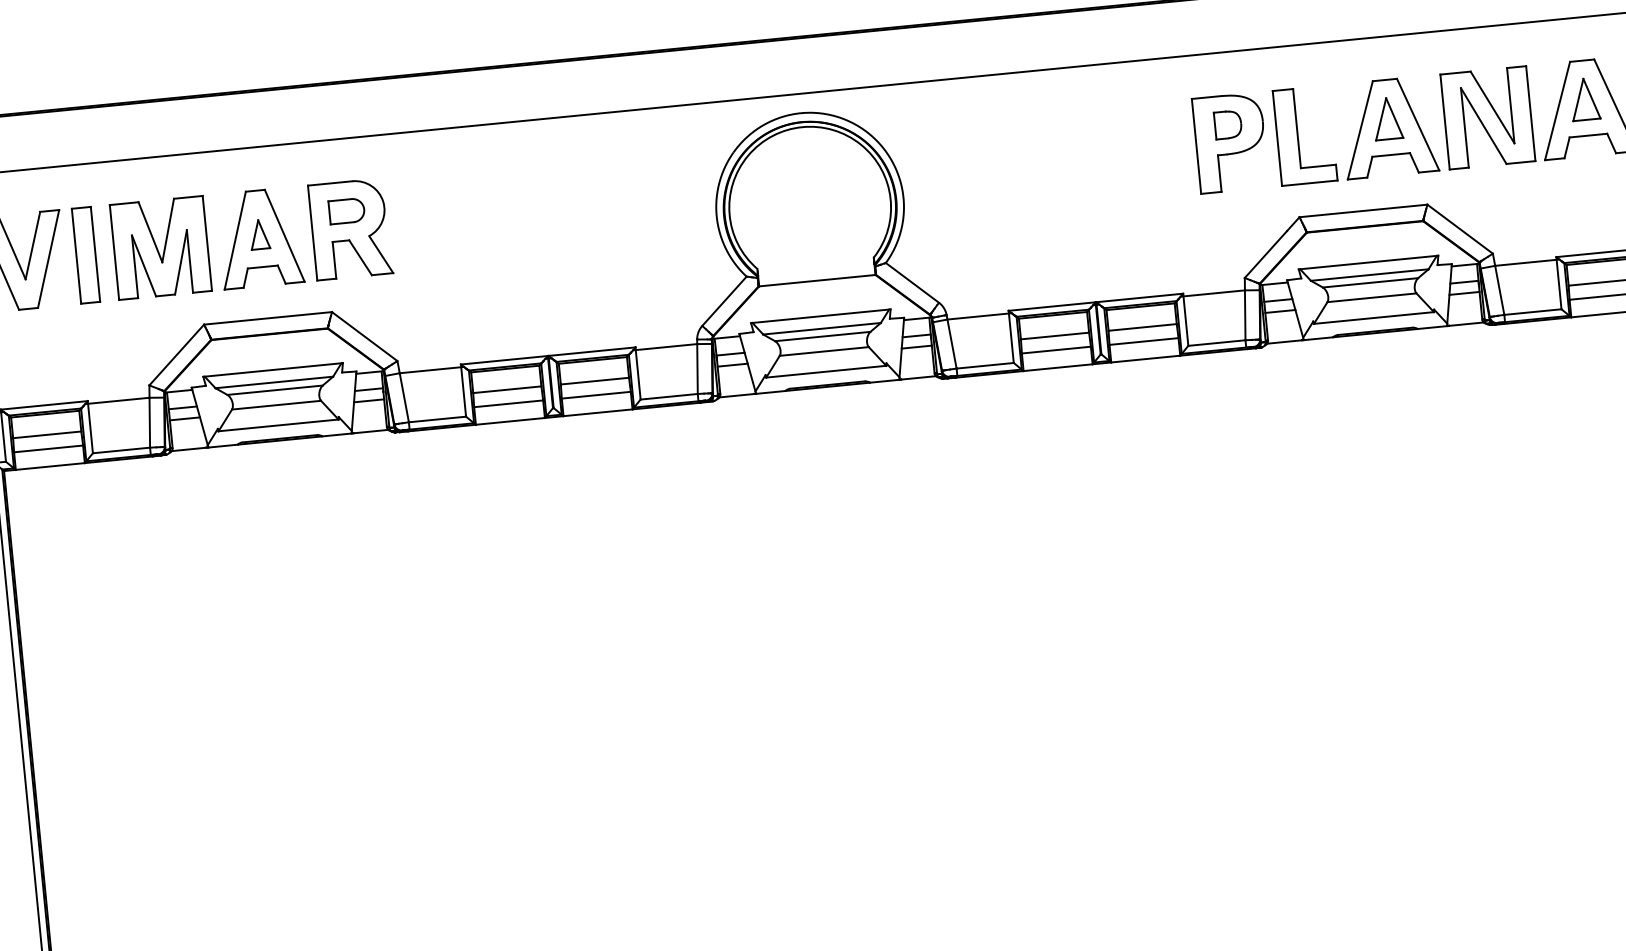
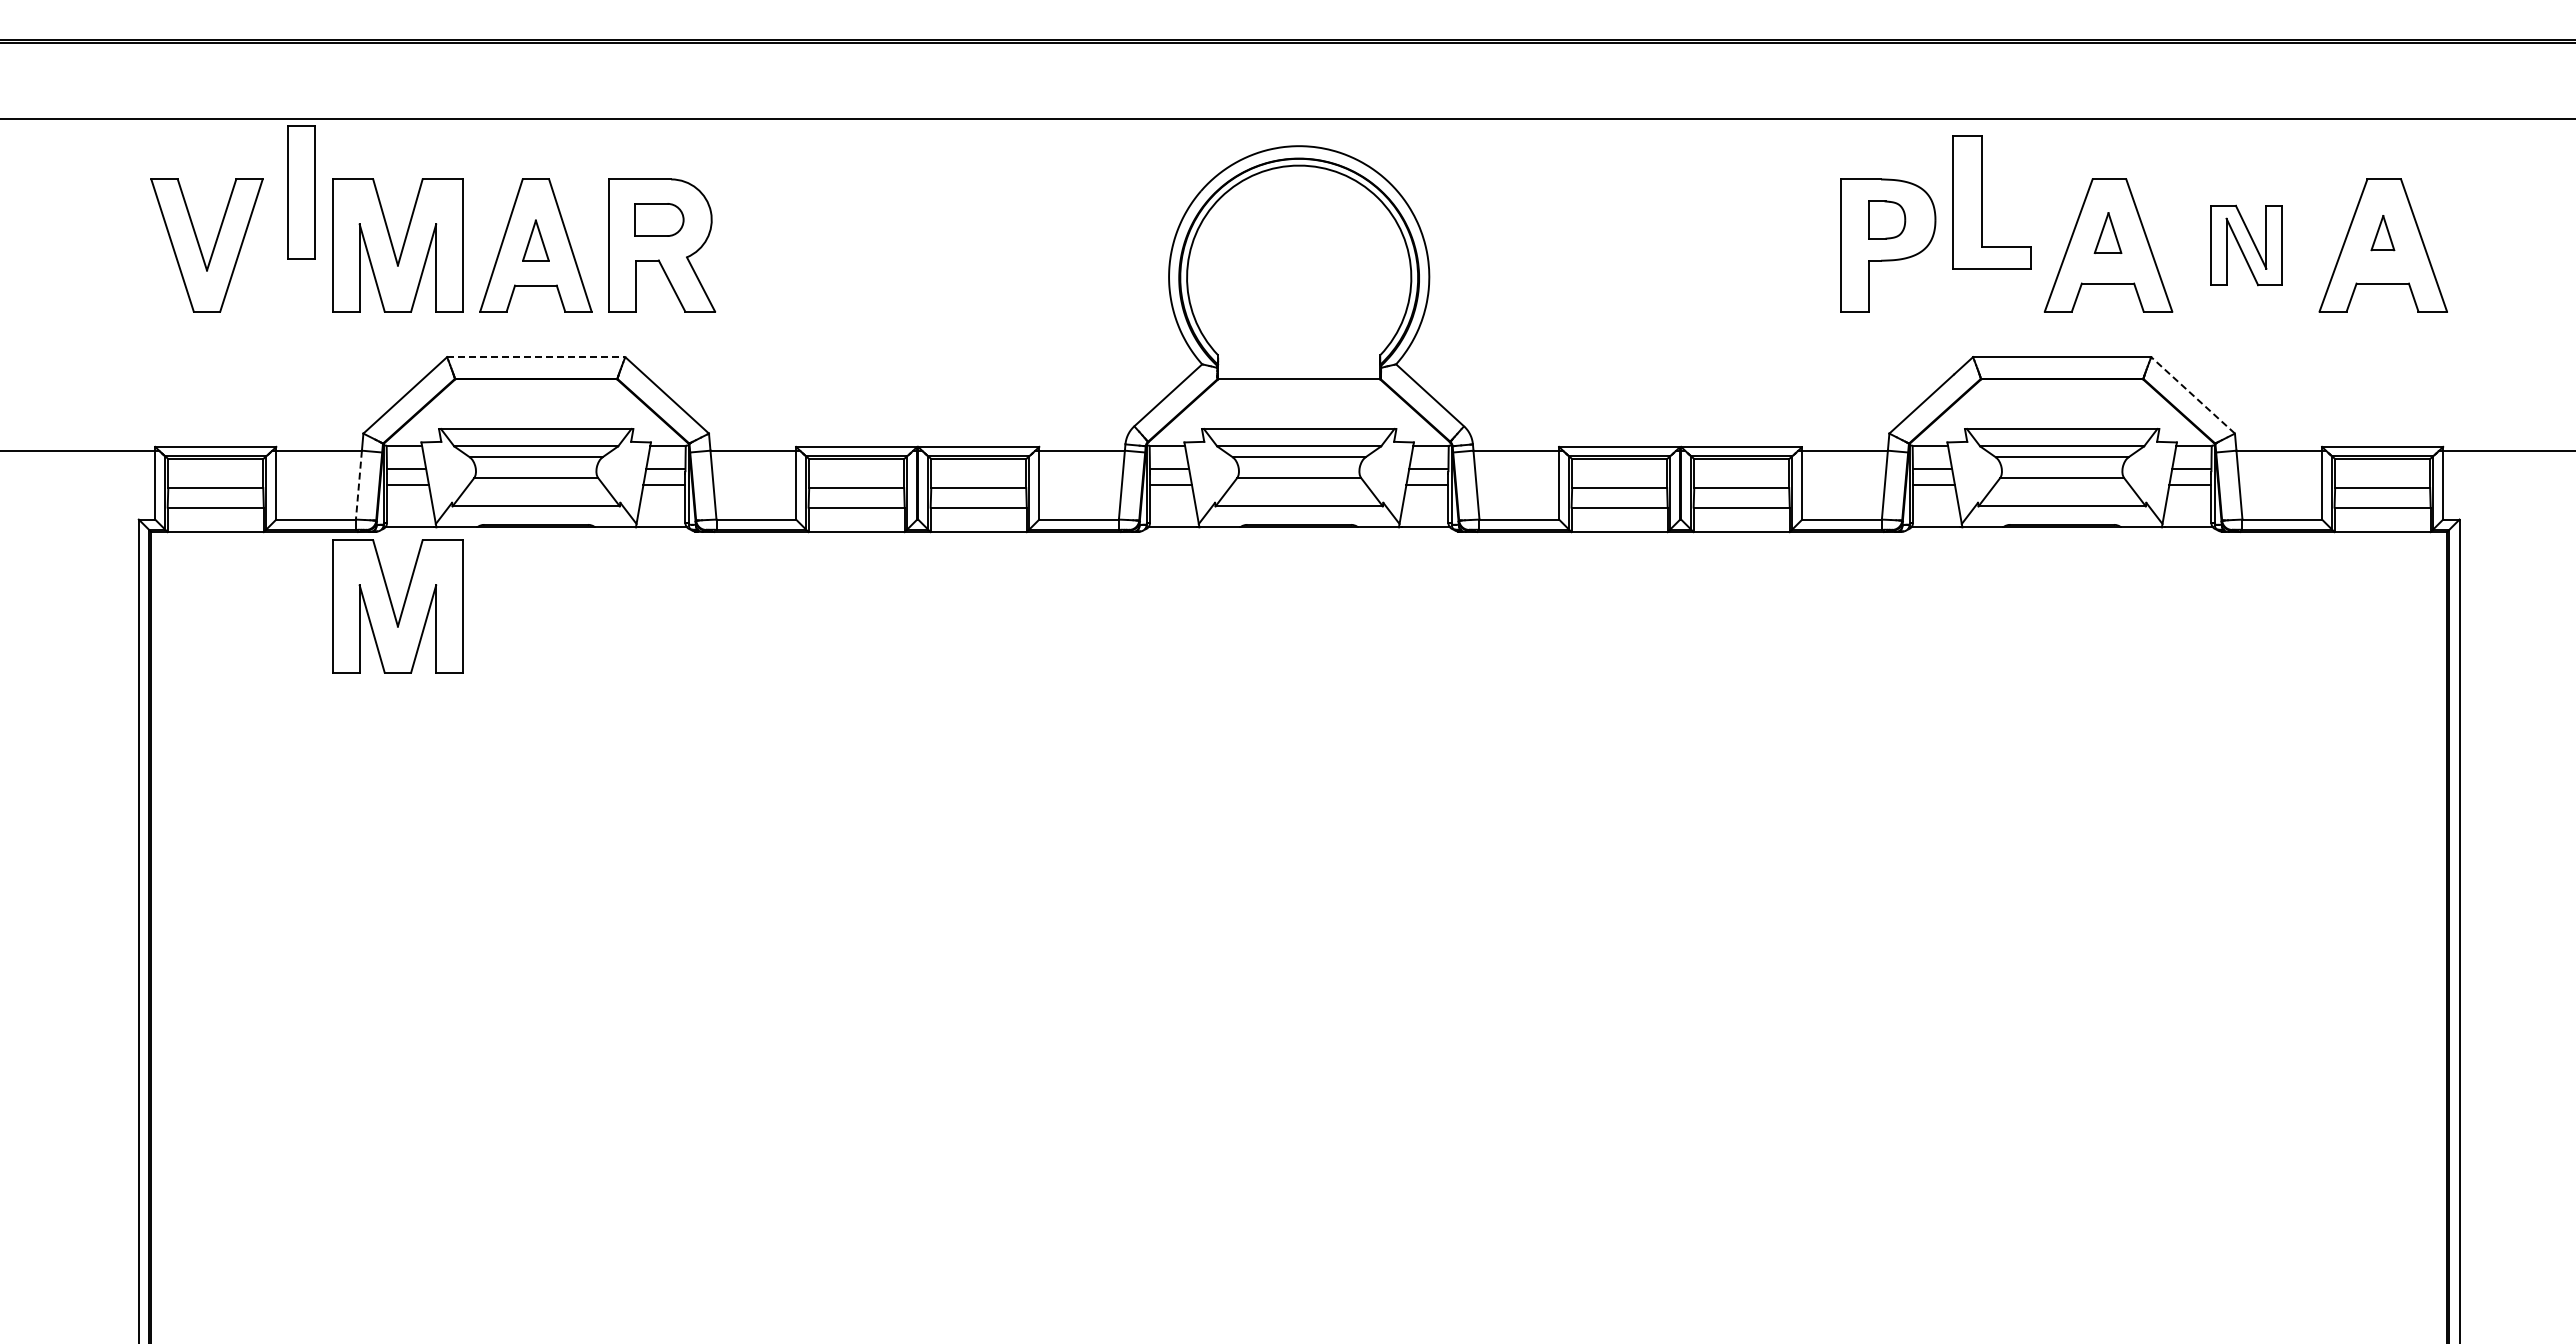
part: (1584, 98) -> (2382, 232), size x0.6
part: (1487, 117) -> (2246, 245), size x0.6
part: (1387, 118) -> (2107, 232), size x0.7
part: (1298, 136) -> (1982, 202), moved
line: (1460, 229) -> (2193, 395), solid -> dashed
part: (85, 255) -> (301, 192), moved
line: (268, 318) -> (536, 357), solid -> dashed
line: (149, 423) -> (358, 485), solid -> dashed
part: (186, 507) -> (397, 606), added

